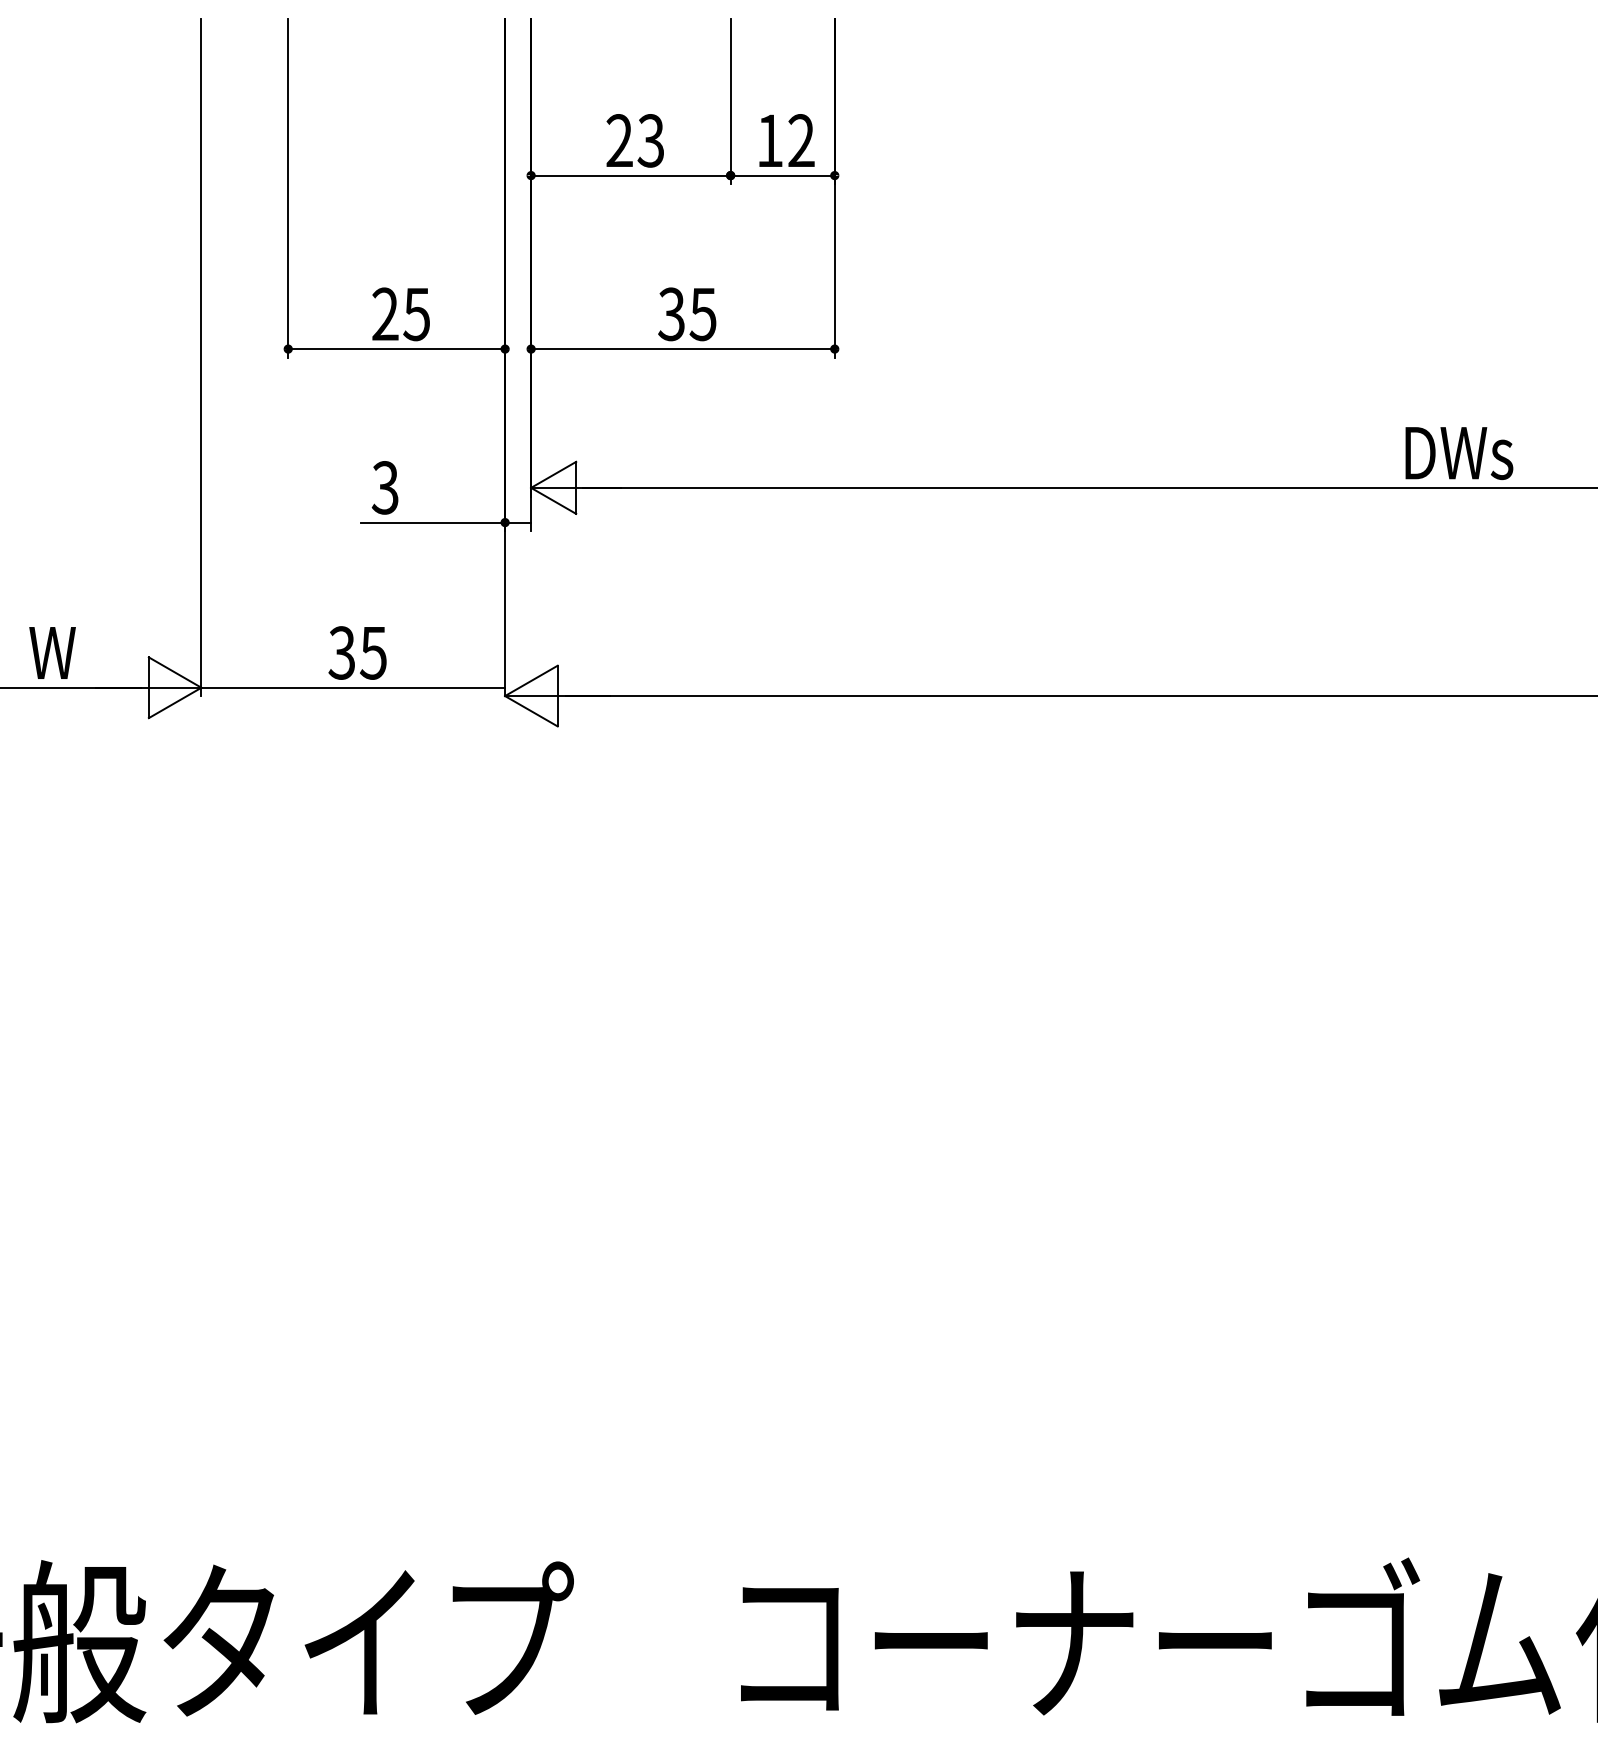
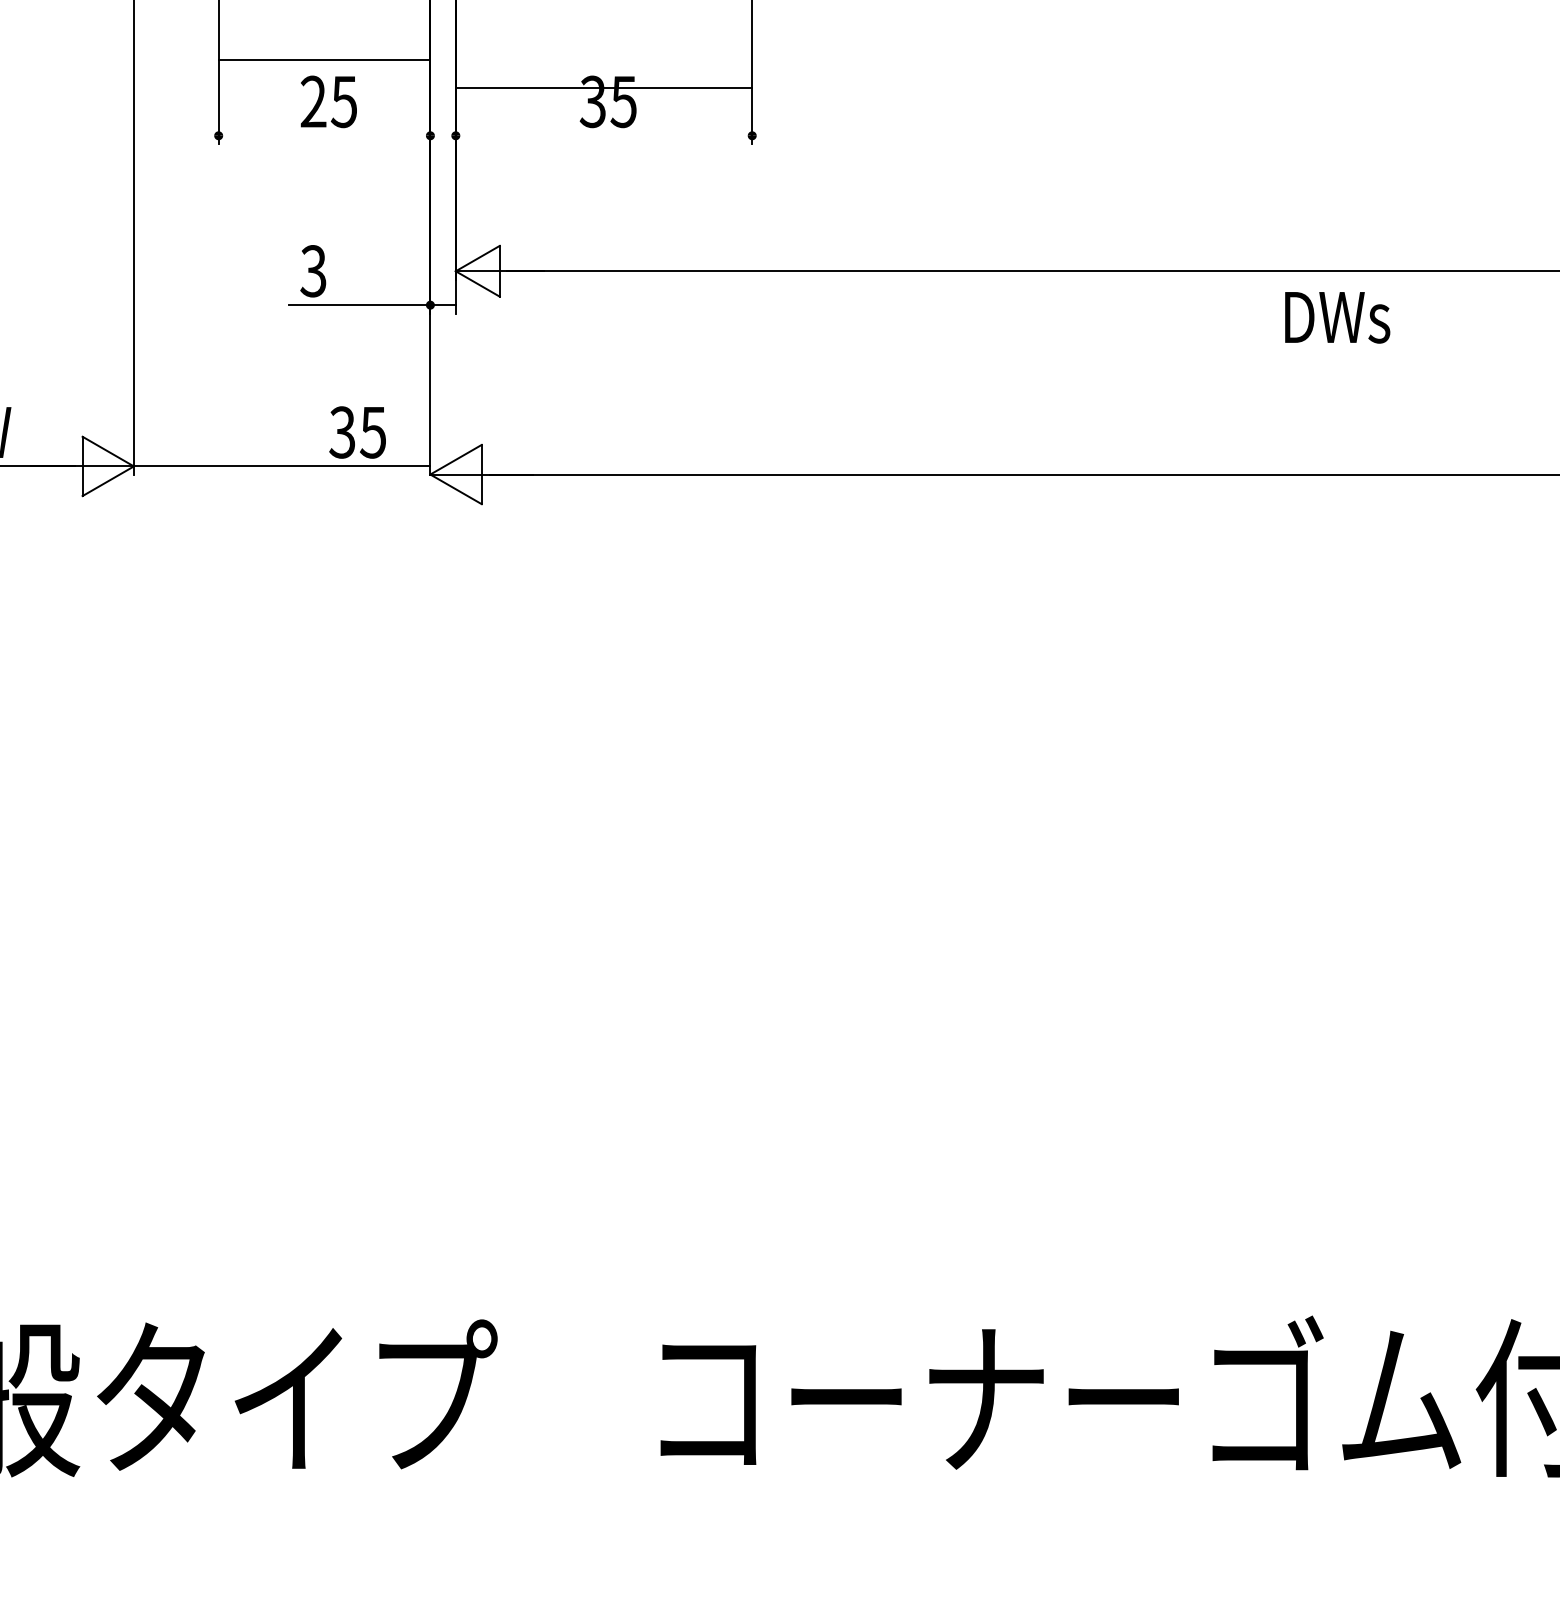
line: (396, 349) -> (324, 60), moved
line: (682, 349) -> (603, 88), moved
text: (1459, 453) -> (1337, 317), moved
text: (357, 652) -> (357, 432), moved

